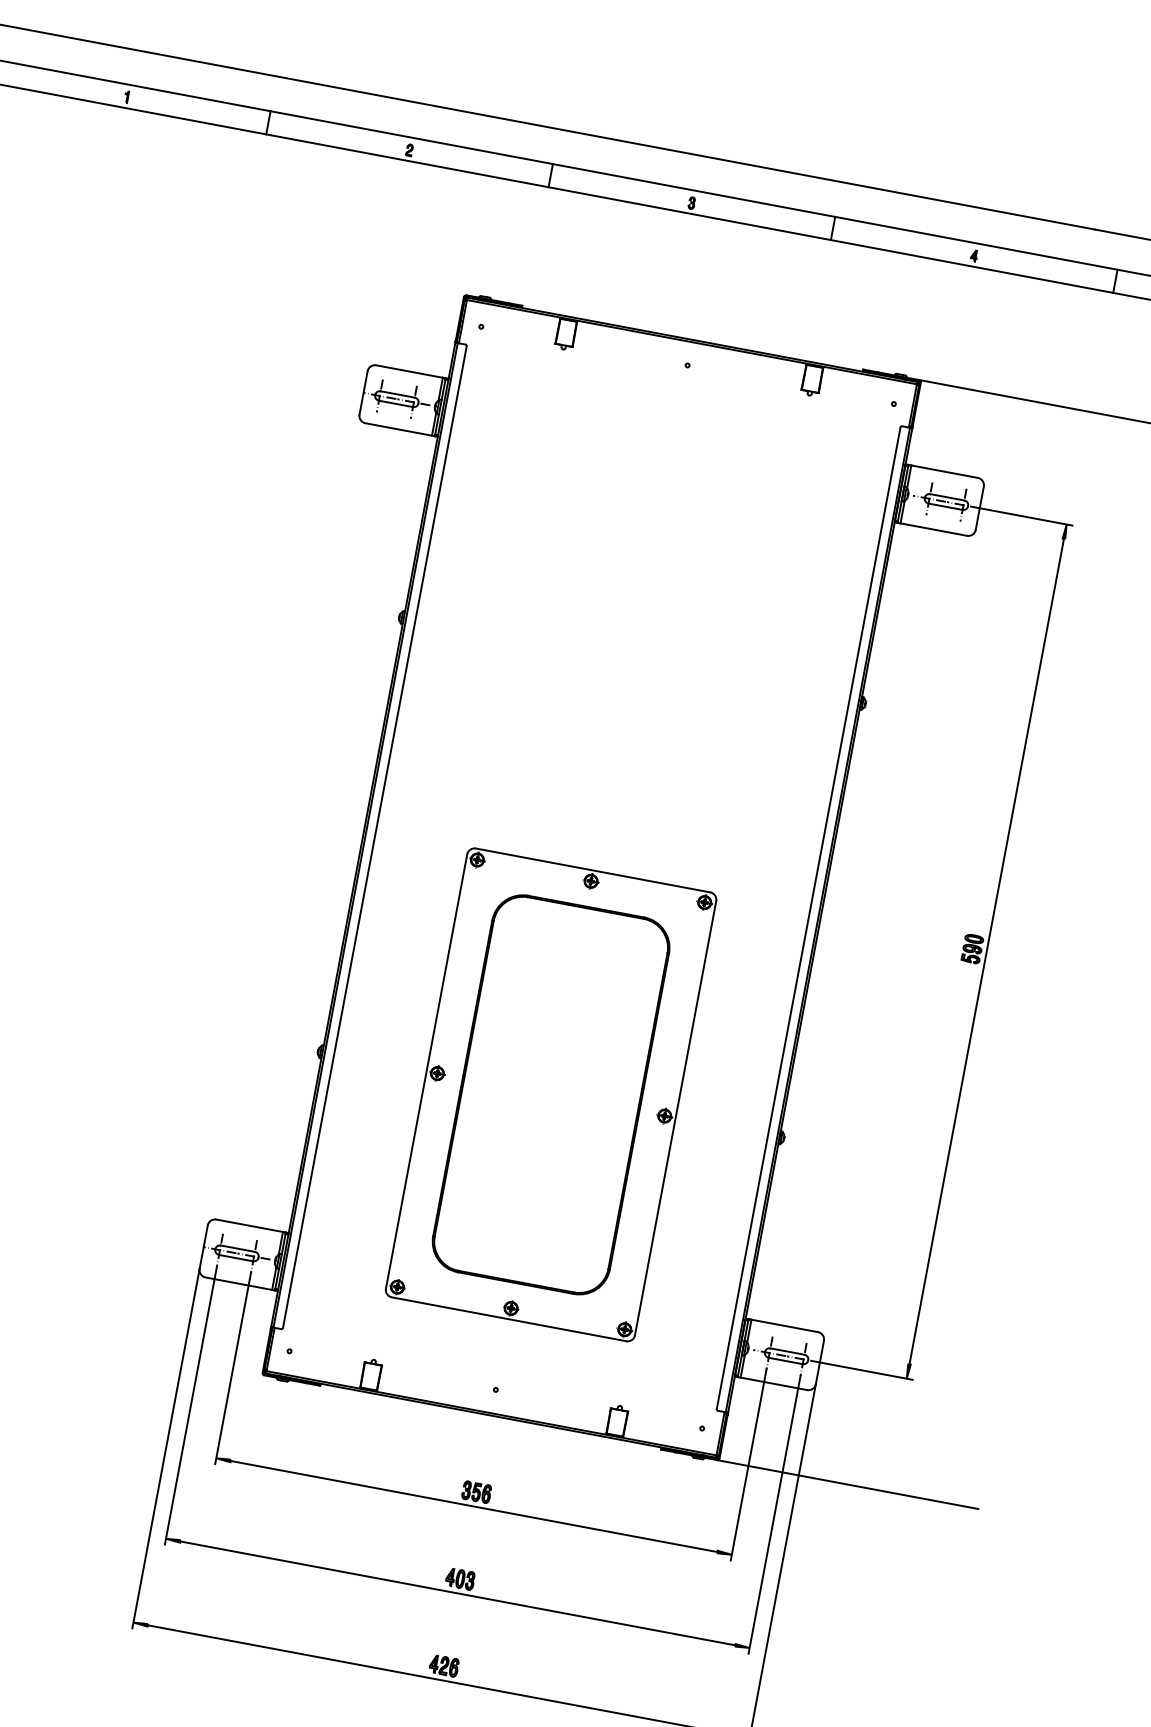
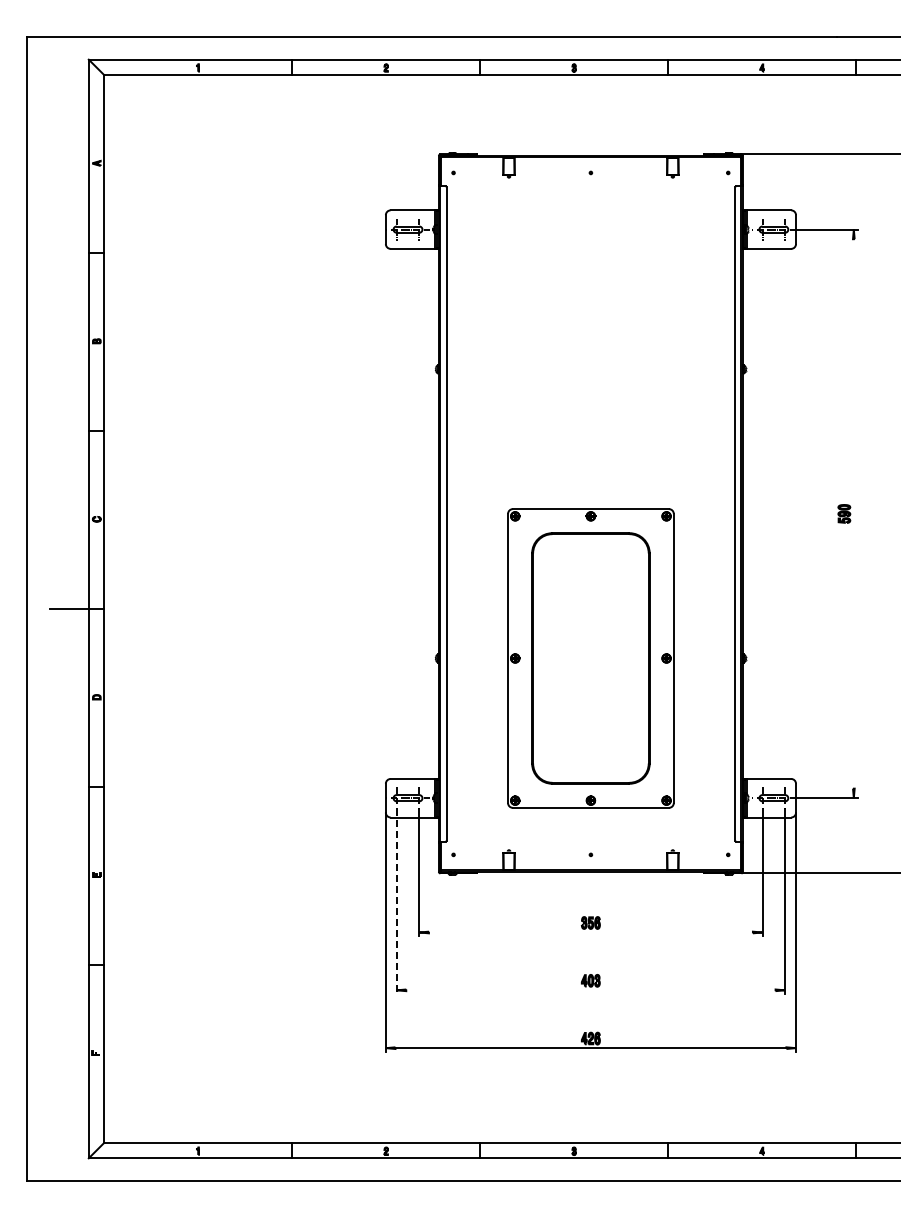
line: (986, 950) -> (853, 513), removed
line: (190, 1406) -> (396, 902), solid -> dashed
line: (473, 1506) -> (590, 932), removed
line: (457, 1593) -> (590, 990), removed

